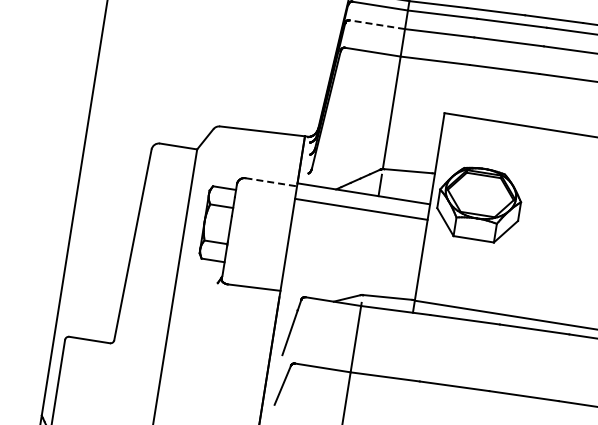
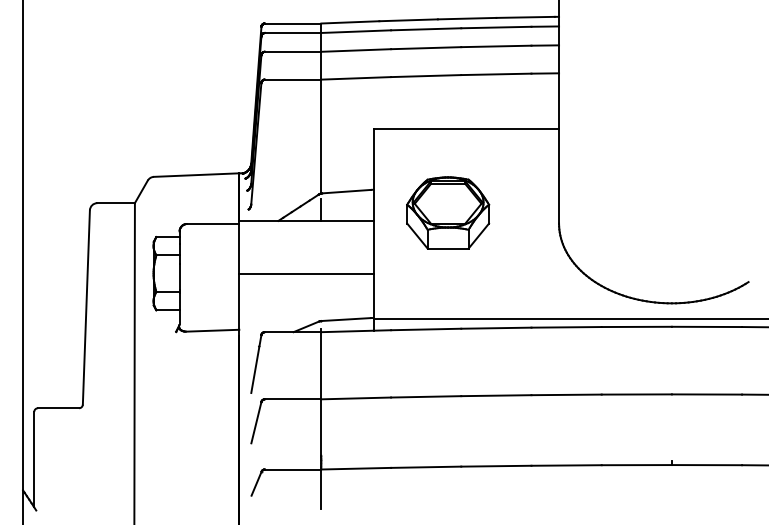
line: (376, 24) -> (292, 51), dashed -> solid
line: (271, 182) -> (213, 224), dashed -> solid
part: (479, 203) -> (448, 212), moved
line: (361, 209) -> (306, 273), moved

